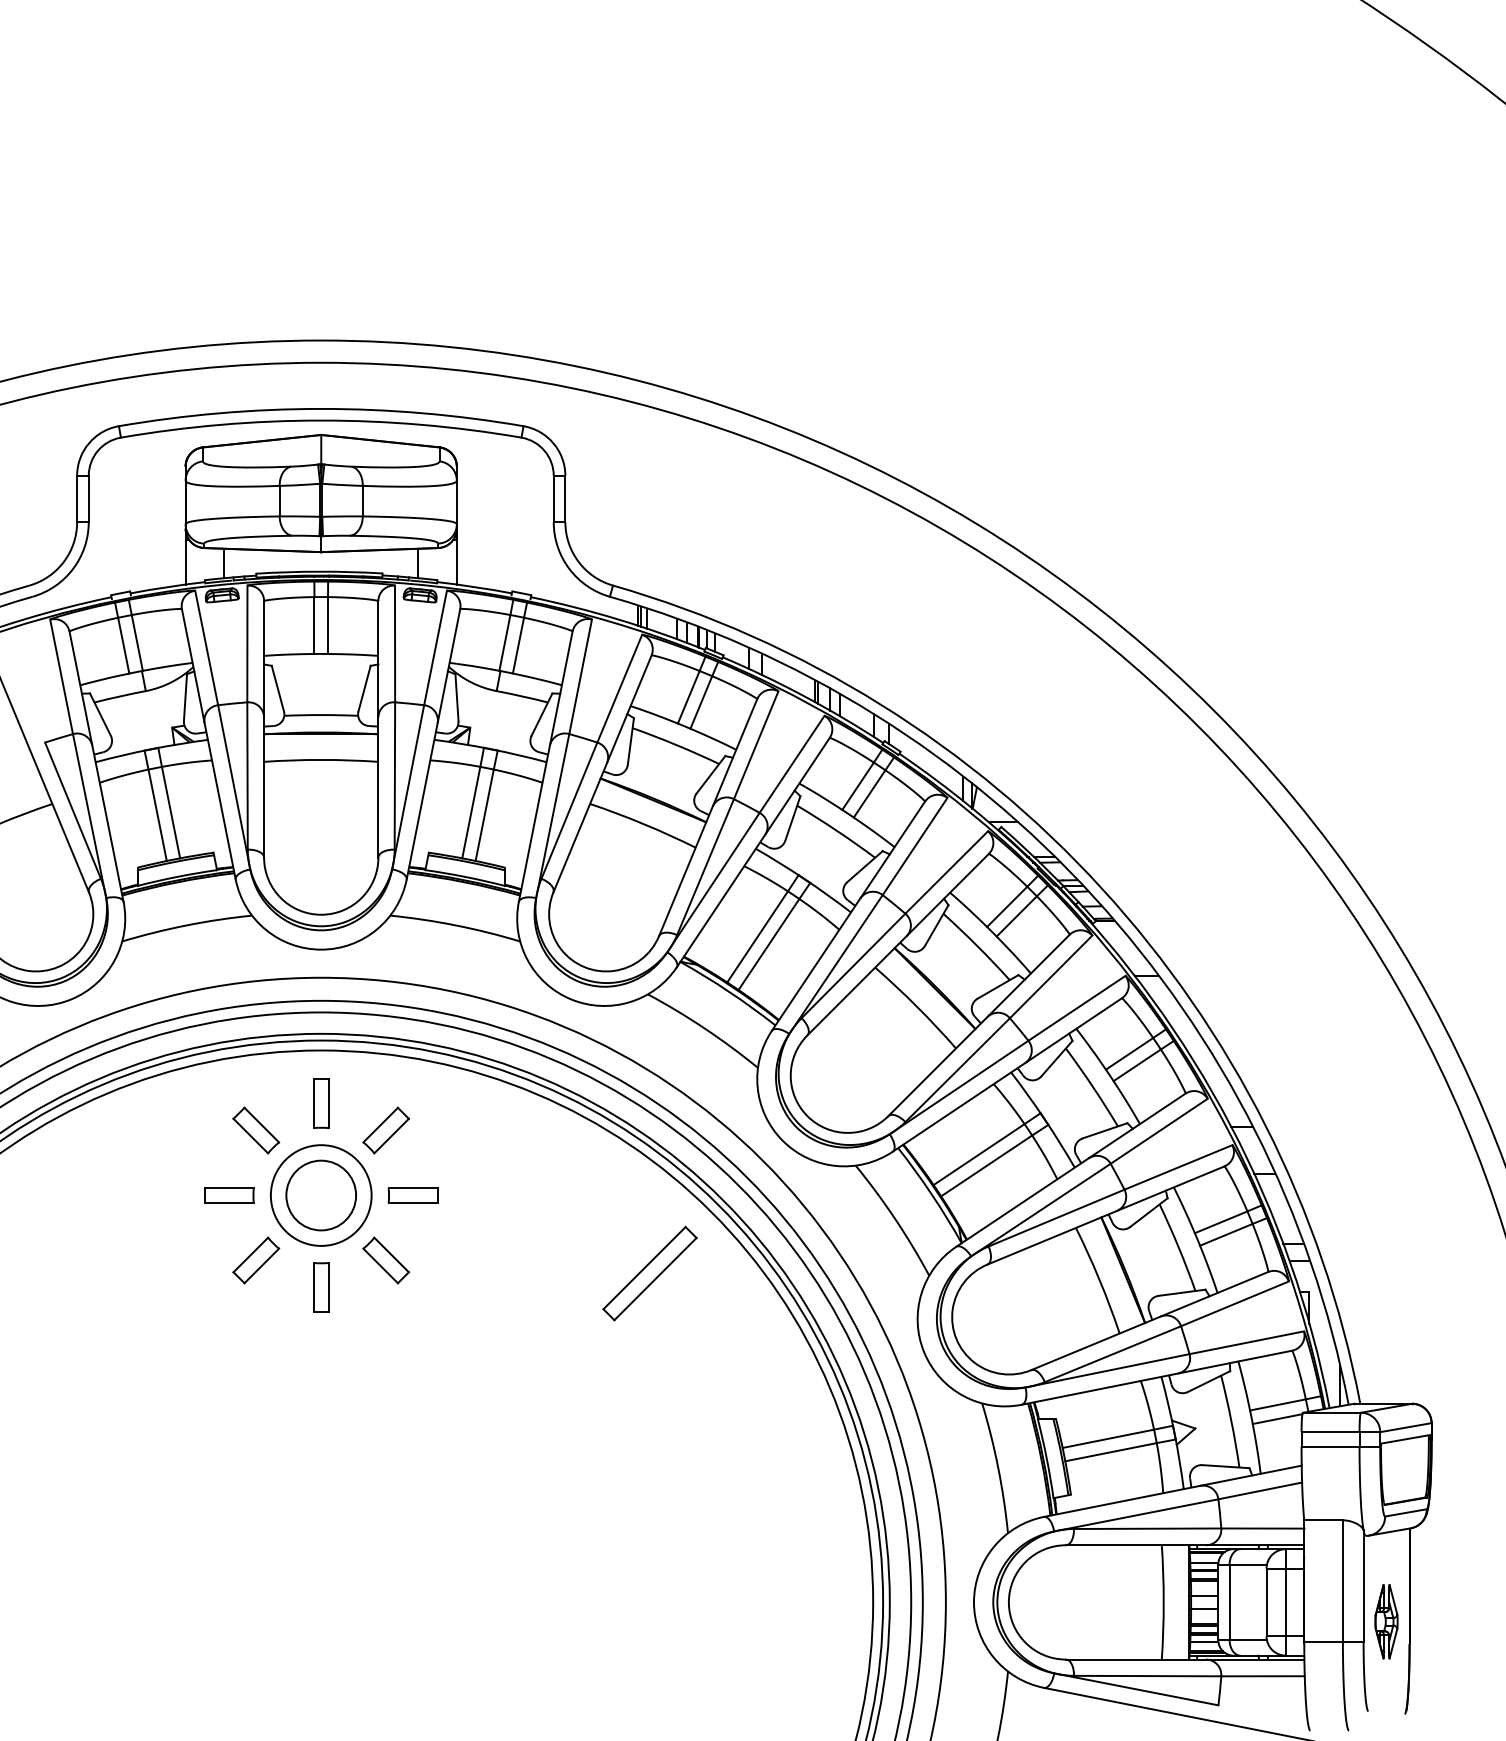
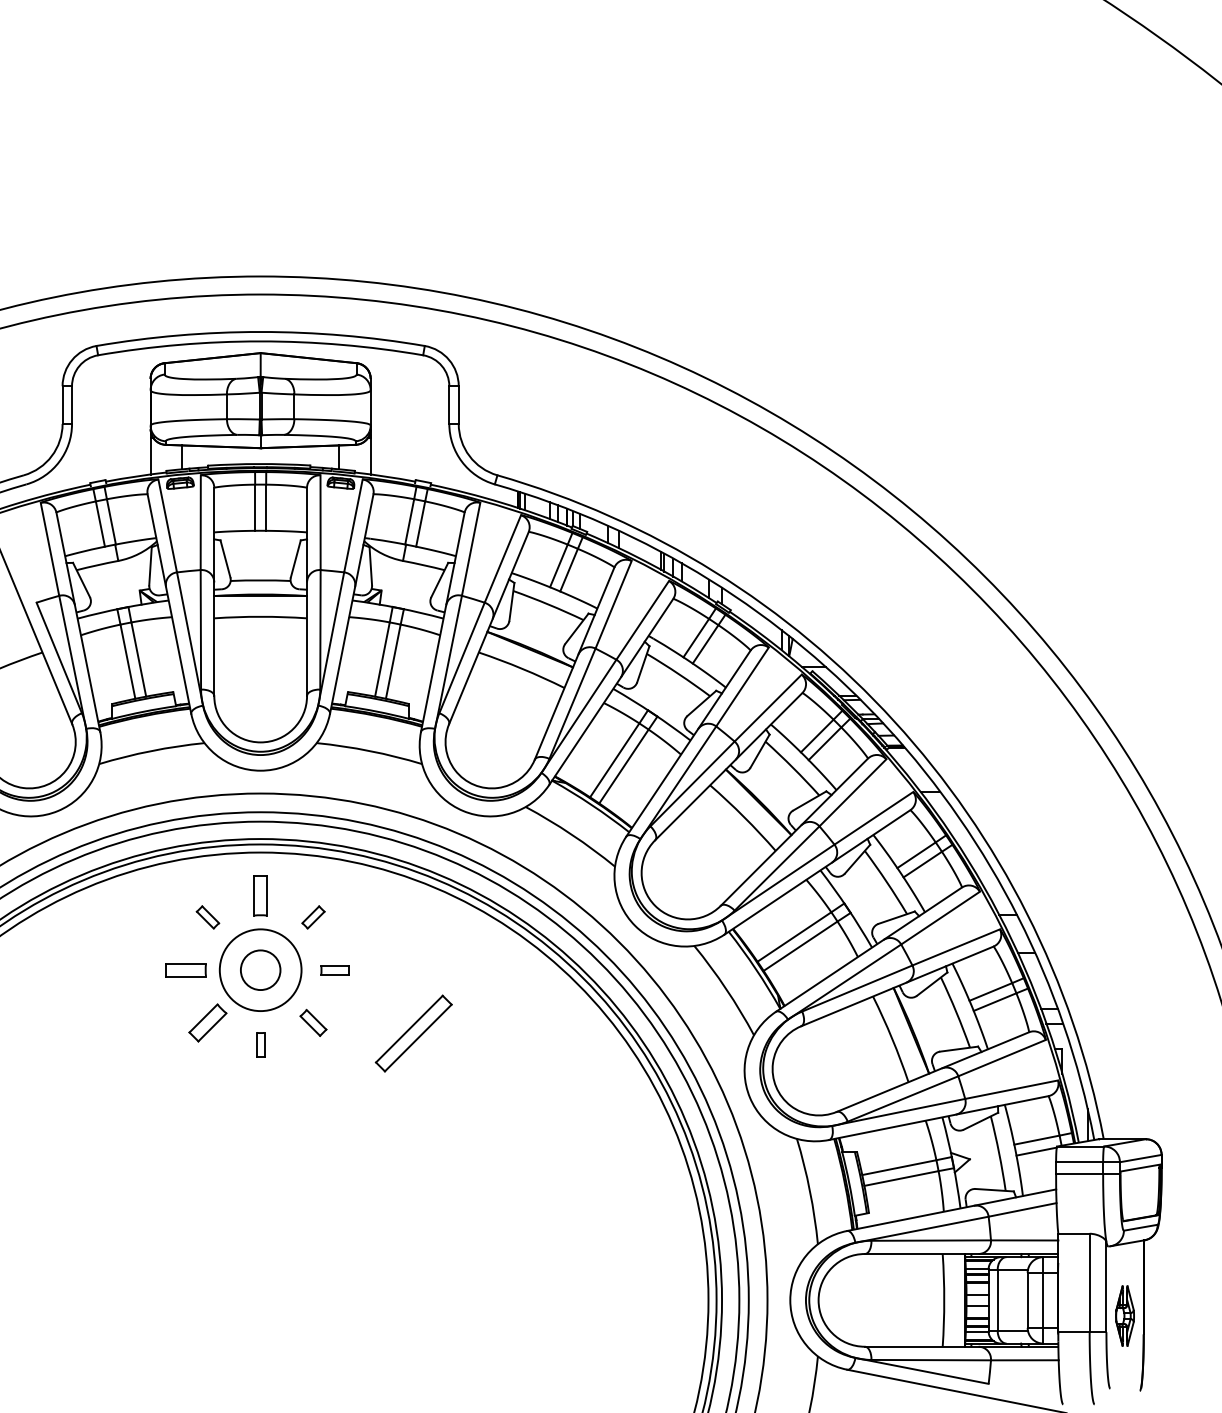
part: (256, 1130) -> (208, 917), size x0.6
part: (386, 1130) -> (313, 917), size x0.6
circle: (321, 1195) -> (260, 970), size x0.7
part: (412, 1195) -> (334, 970), size x0.7
part: (386, 1260) -> (313, 1022), size x0.7
part: (649, 1273) -> (413, 1033), moved
part: (321, 1287) -> (260, 1044), size x0.6

